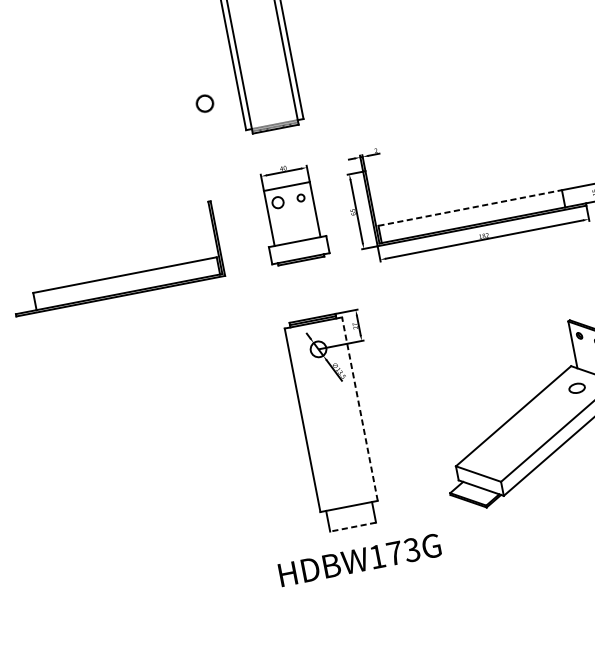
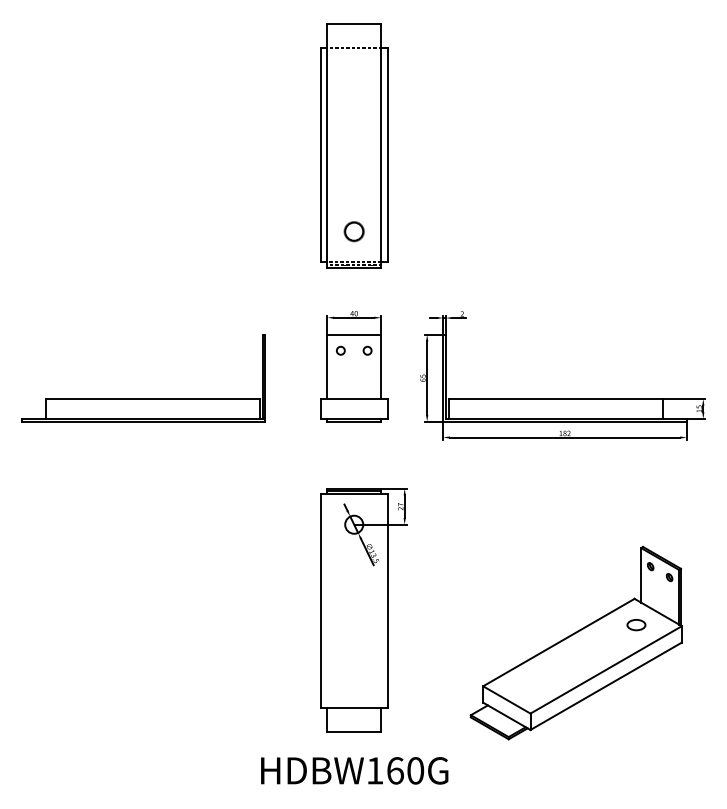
circle: (204, 103) -> (353, 231), moved
circle: (277, 202) -> (340, 350), size x0.62
line: (470, 207) -> (556, 398), dashed -> solid
line: (359, 408) -> (387, 600), dashed -> solid
line: (353, 527) -> (354, 732), dashed -> solid
text: (403, 551) -> (405, 770), HDBW173G -> HDBW160G

